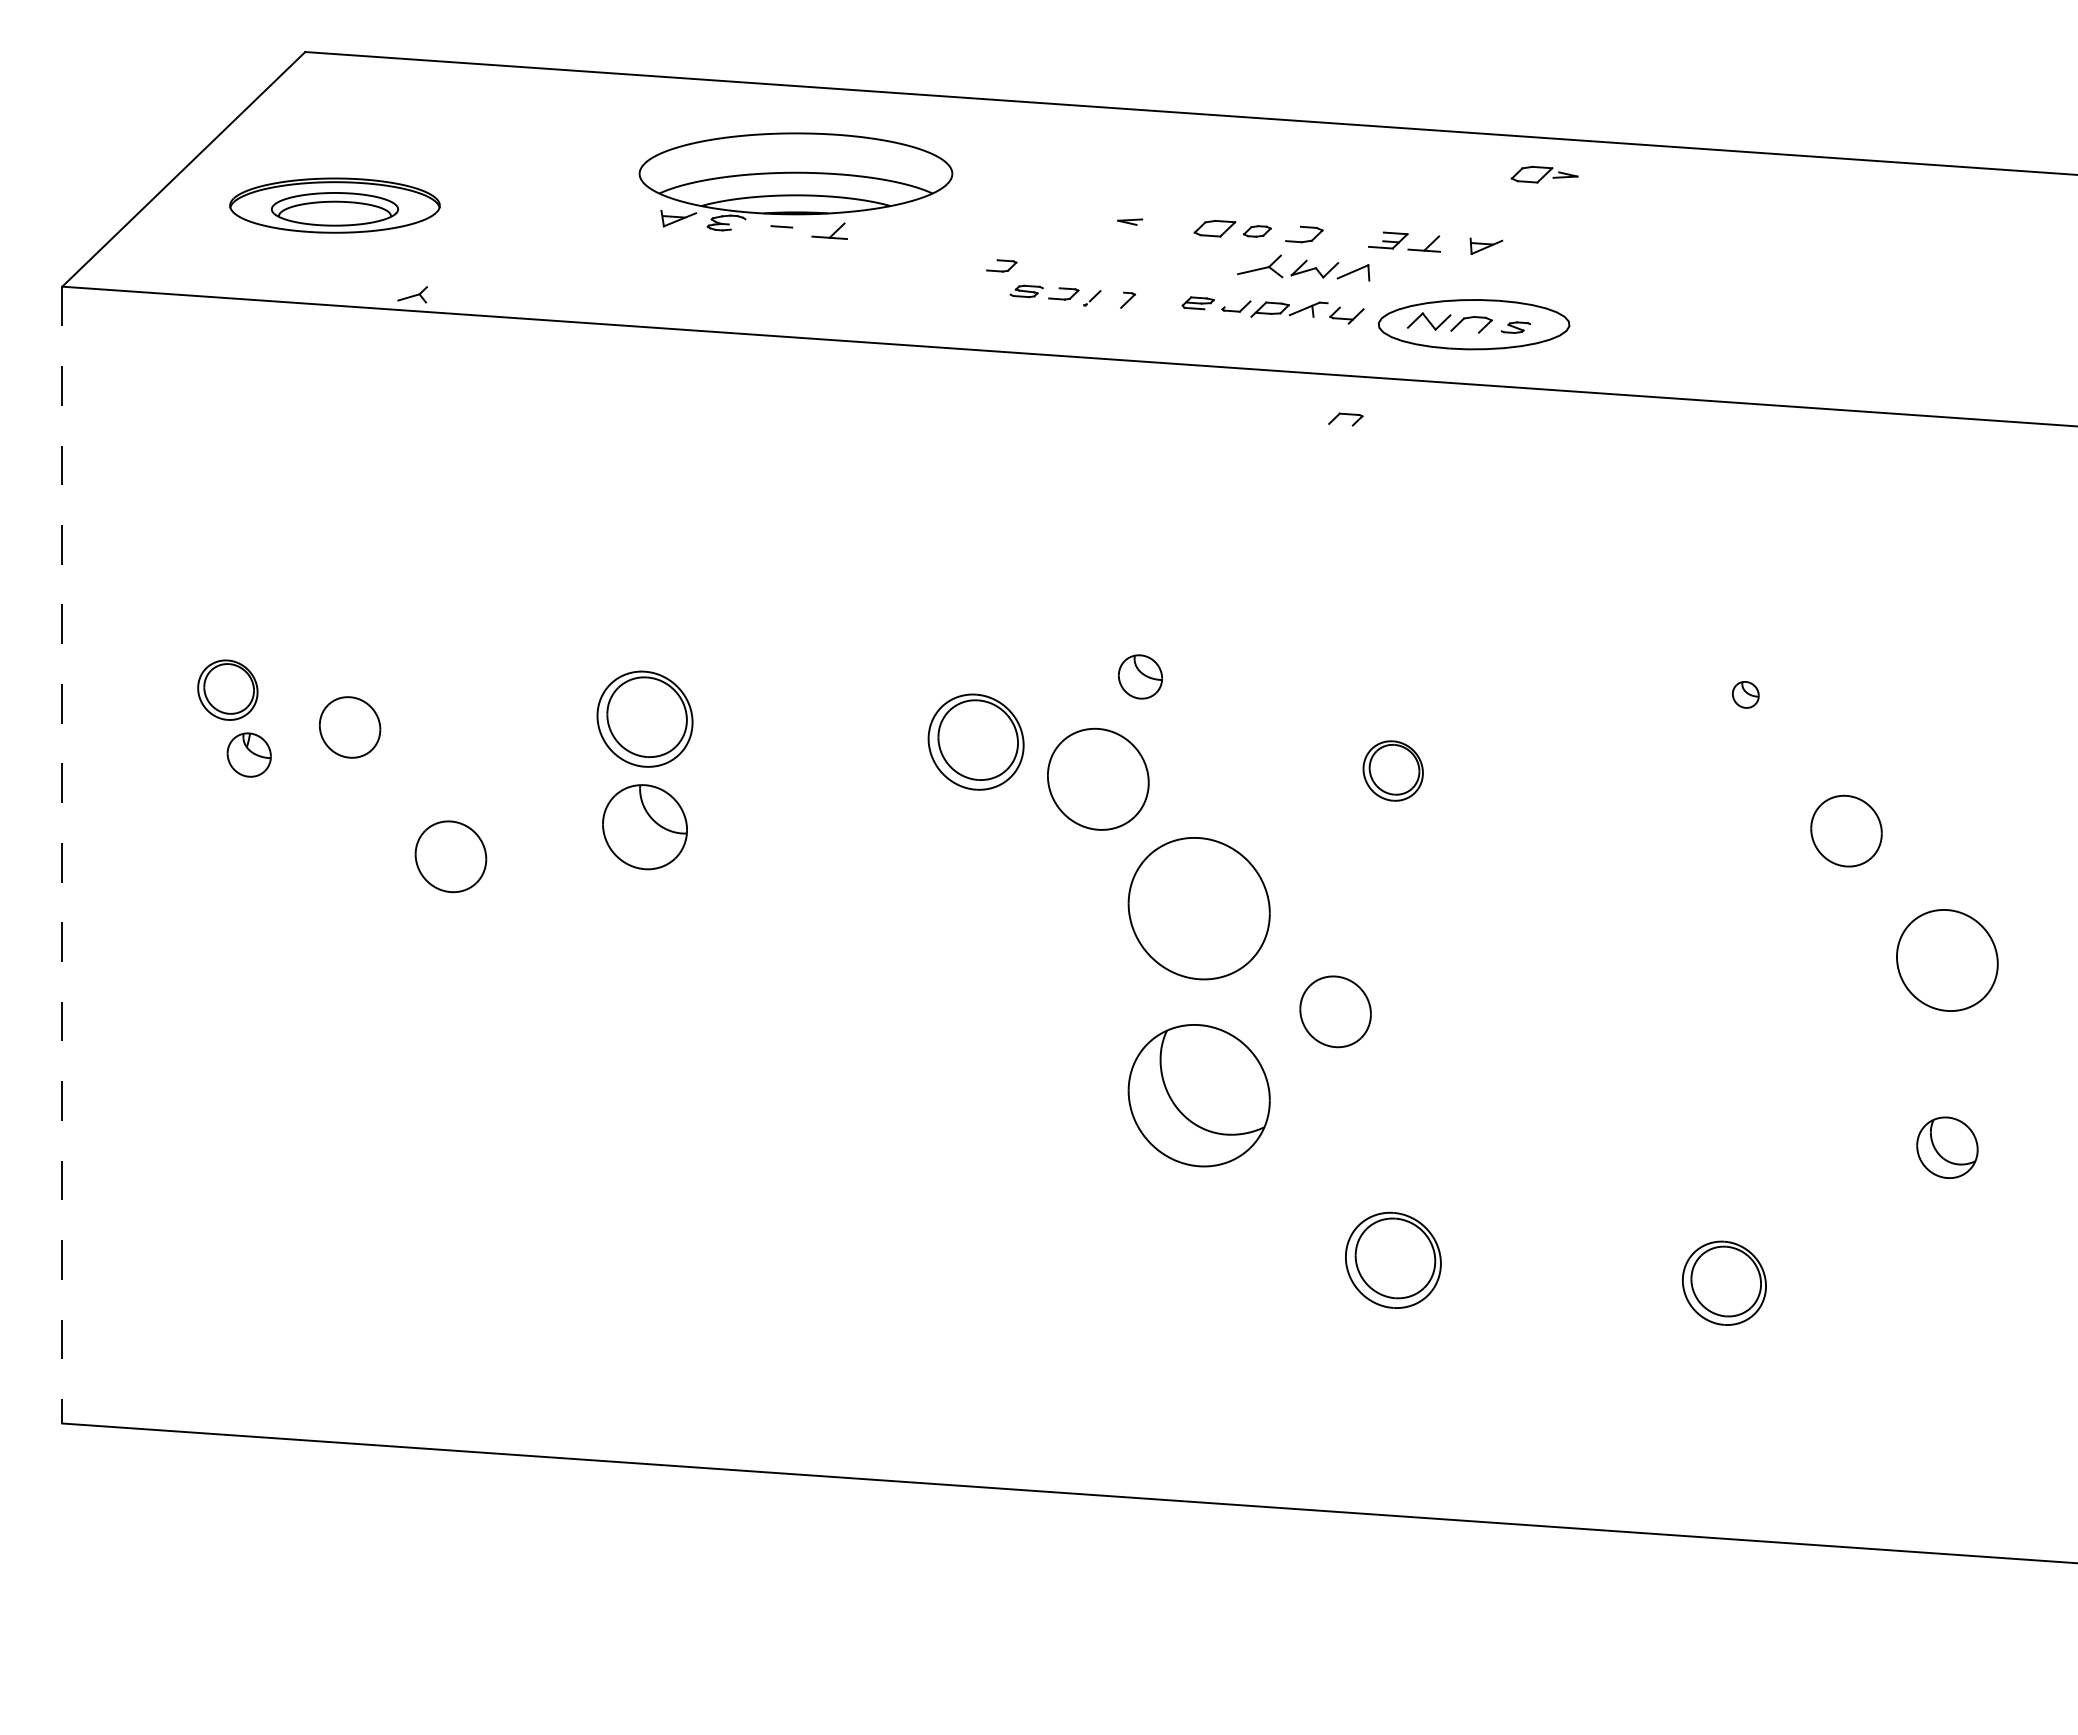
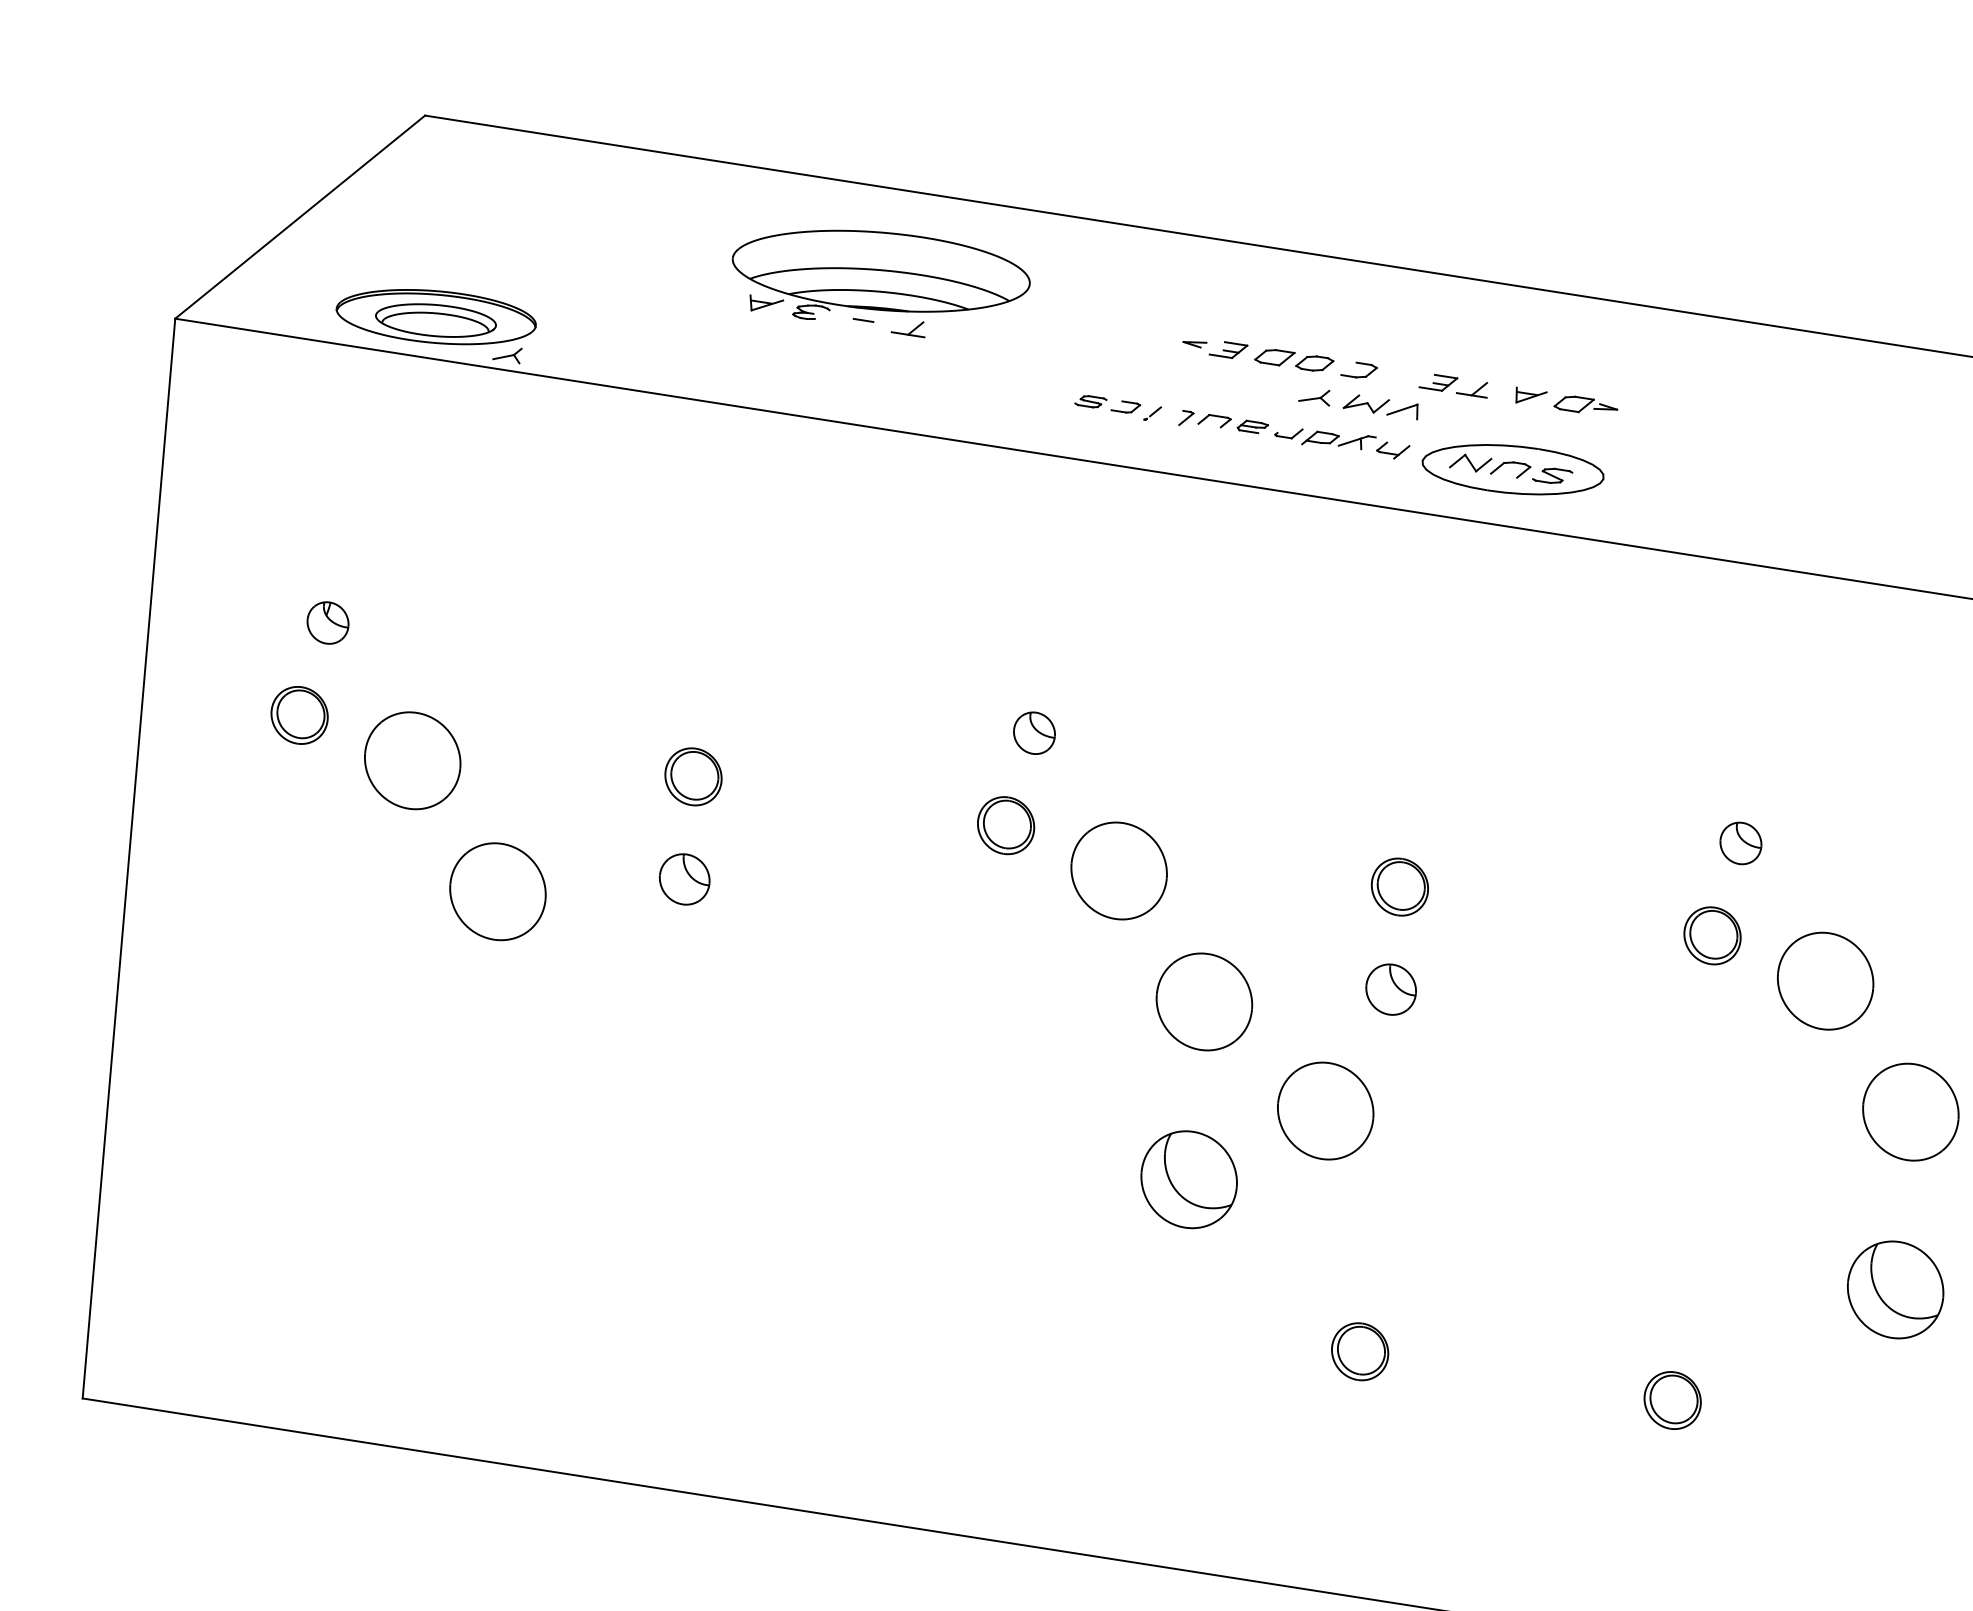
part: (1544, 174) -> (1586, 405), moved
part: (334, 205) -> (435, 316), moved
part: (1165, 225) -> (1228, 350), added
part: (1257, 231) -> (1314, 363), size x1.43
part: (1001, 265) -> (1069, 375), removed
part: (1259, 266) -> (1314, 397), size x0.71
part: (1515, 327) -> (1552, 475), size x1.43
part: (1345, 419) -> (1214, 420), moved
part: (1140, 676) -> (1034, 732), moved
part: (1745, 694) -> (1740, 843), size x1.67
part: (644, 718) -> (693, 776), size x0.62
part: (349, 727) -> (412, 760), size x1.67
part: (975, 741) -> (1005, 825), size x0.62
part: (248, 754) -> (327, 622), moved
part: (1723, 793) -> (1711, 935), added
part: (644, 826) -> (684, 878), size x0.62
part: (1846, 830) -> (1825, 980), size x1.43
line: (62, 855) -> (129, 858), dashed -> solid
part: (450, 856) -> (497, 891), size x1.43
part: (1393, 878) -> (1391, 989), added
part: (1198, 908) -> (1203, 1001), size x0.71
part: (1335, 1011) -> (1325, 1110), size x1.43
part: (1198, 1095) -> (1188, 1179), size x0.71
part: (1947, 1147) -> (1895, 1289), size x1.67
part: (1392, 1259) -> (1359, 1350), size x0.62
part: (1723, 1282) -> (1671, 1399), size x0.71

